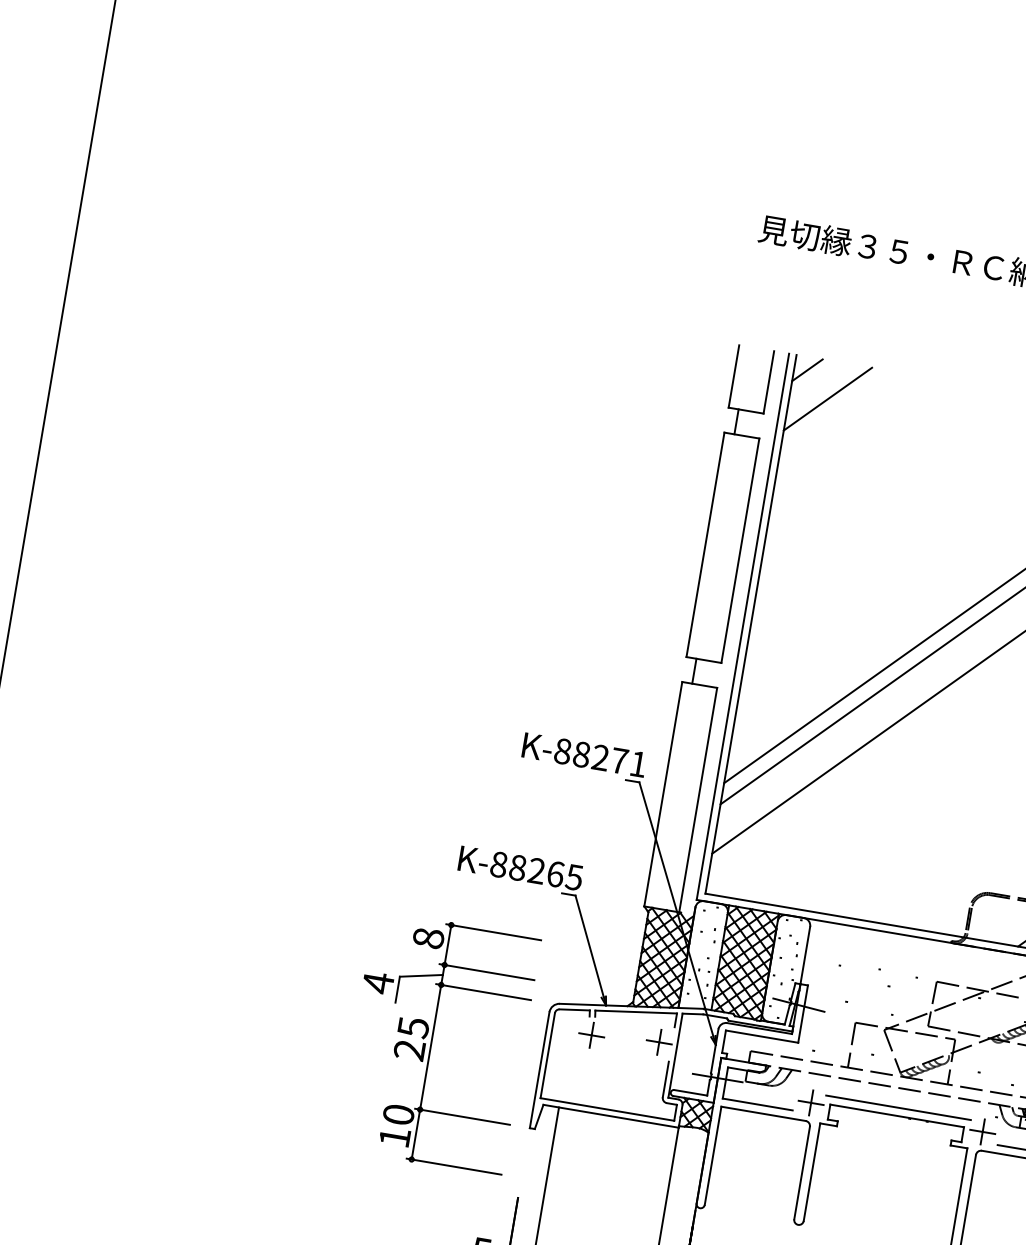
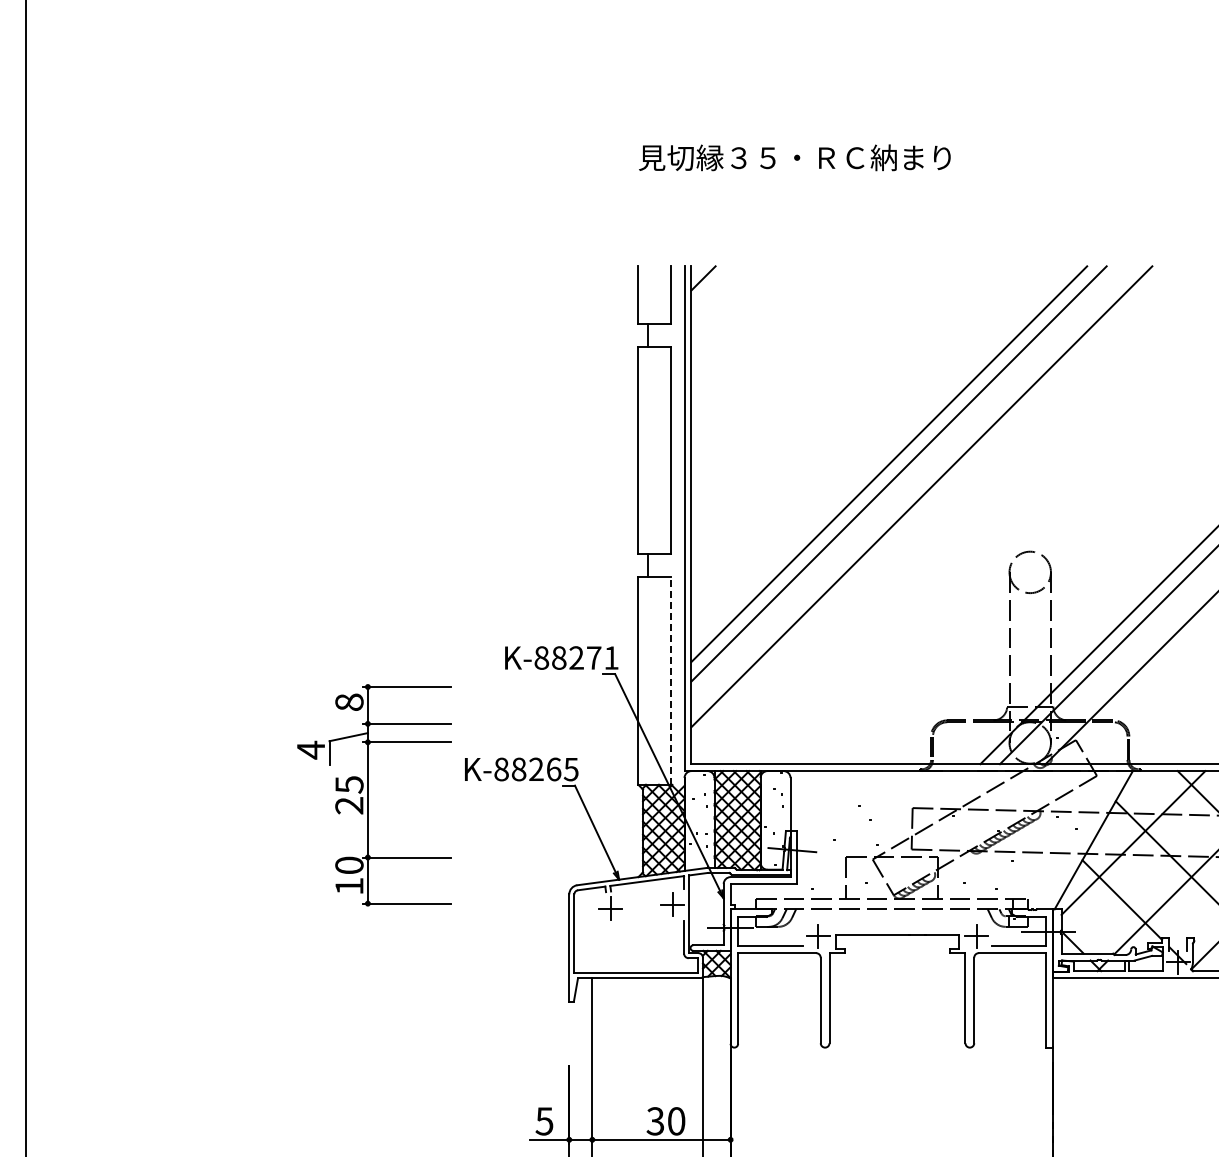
line: (828, 399) -> (726, 301), removed
line: (697, 800) -> (670, 681), solid -> dashed
part: (438, 1043) -> (374, 795), moved
line: (898, 1108) -> (897, 927), removed

